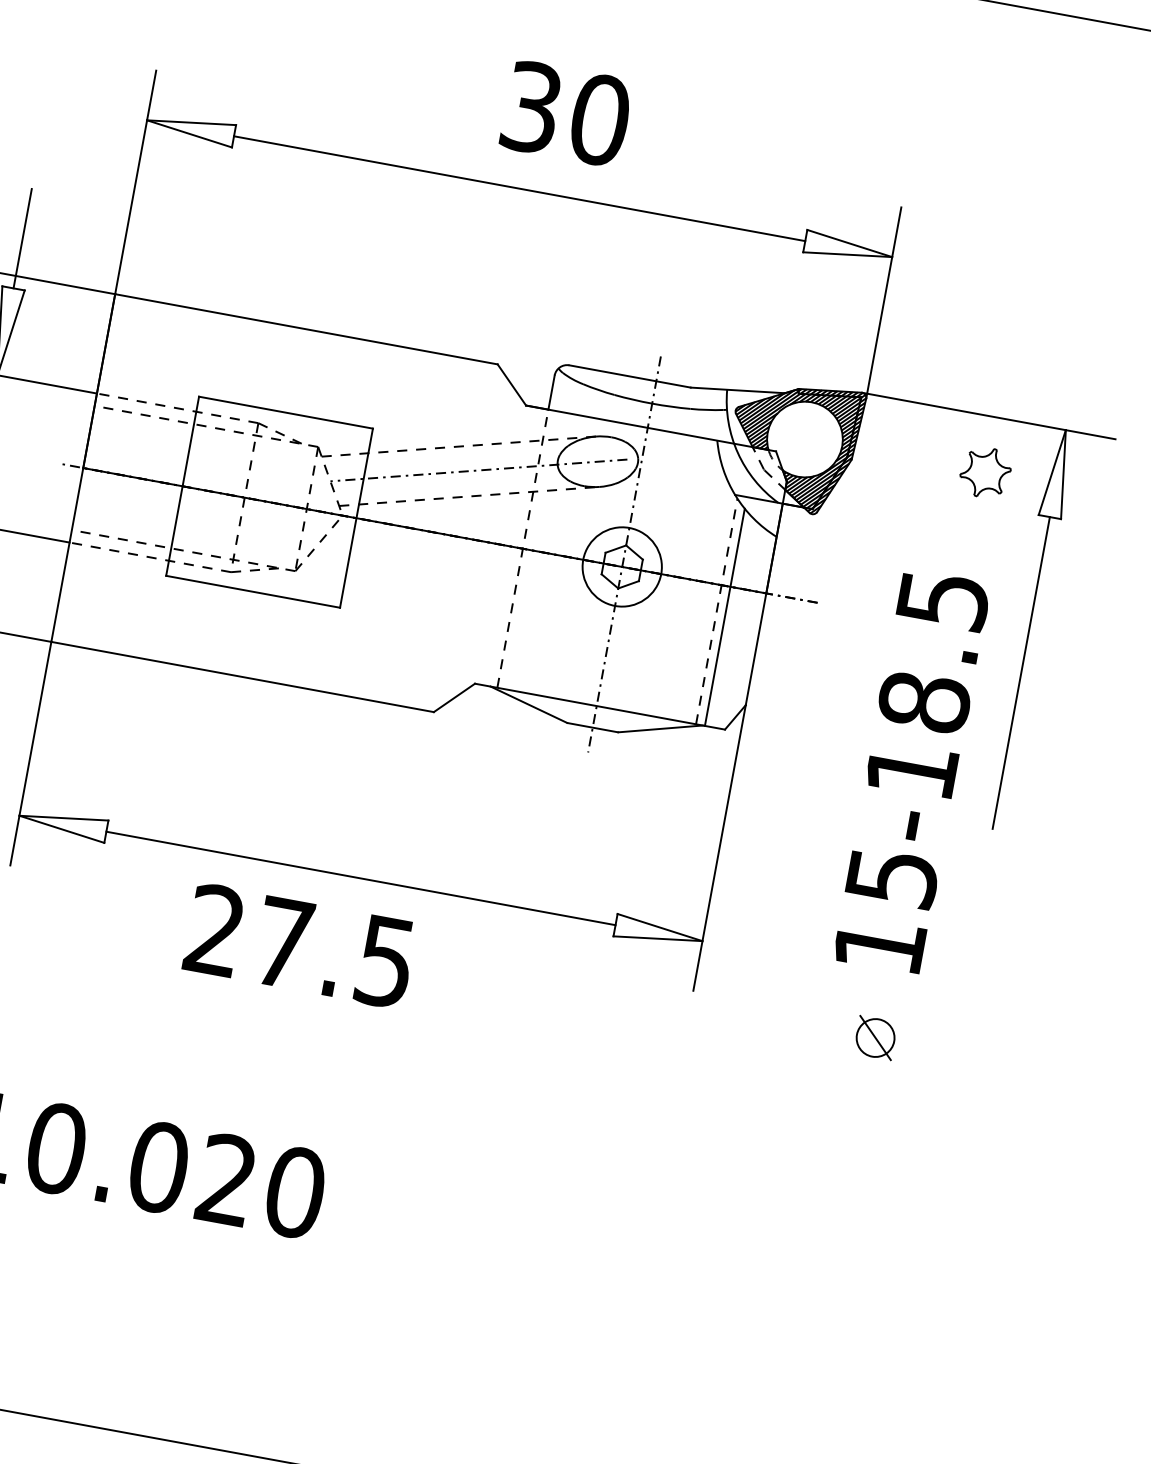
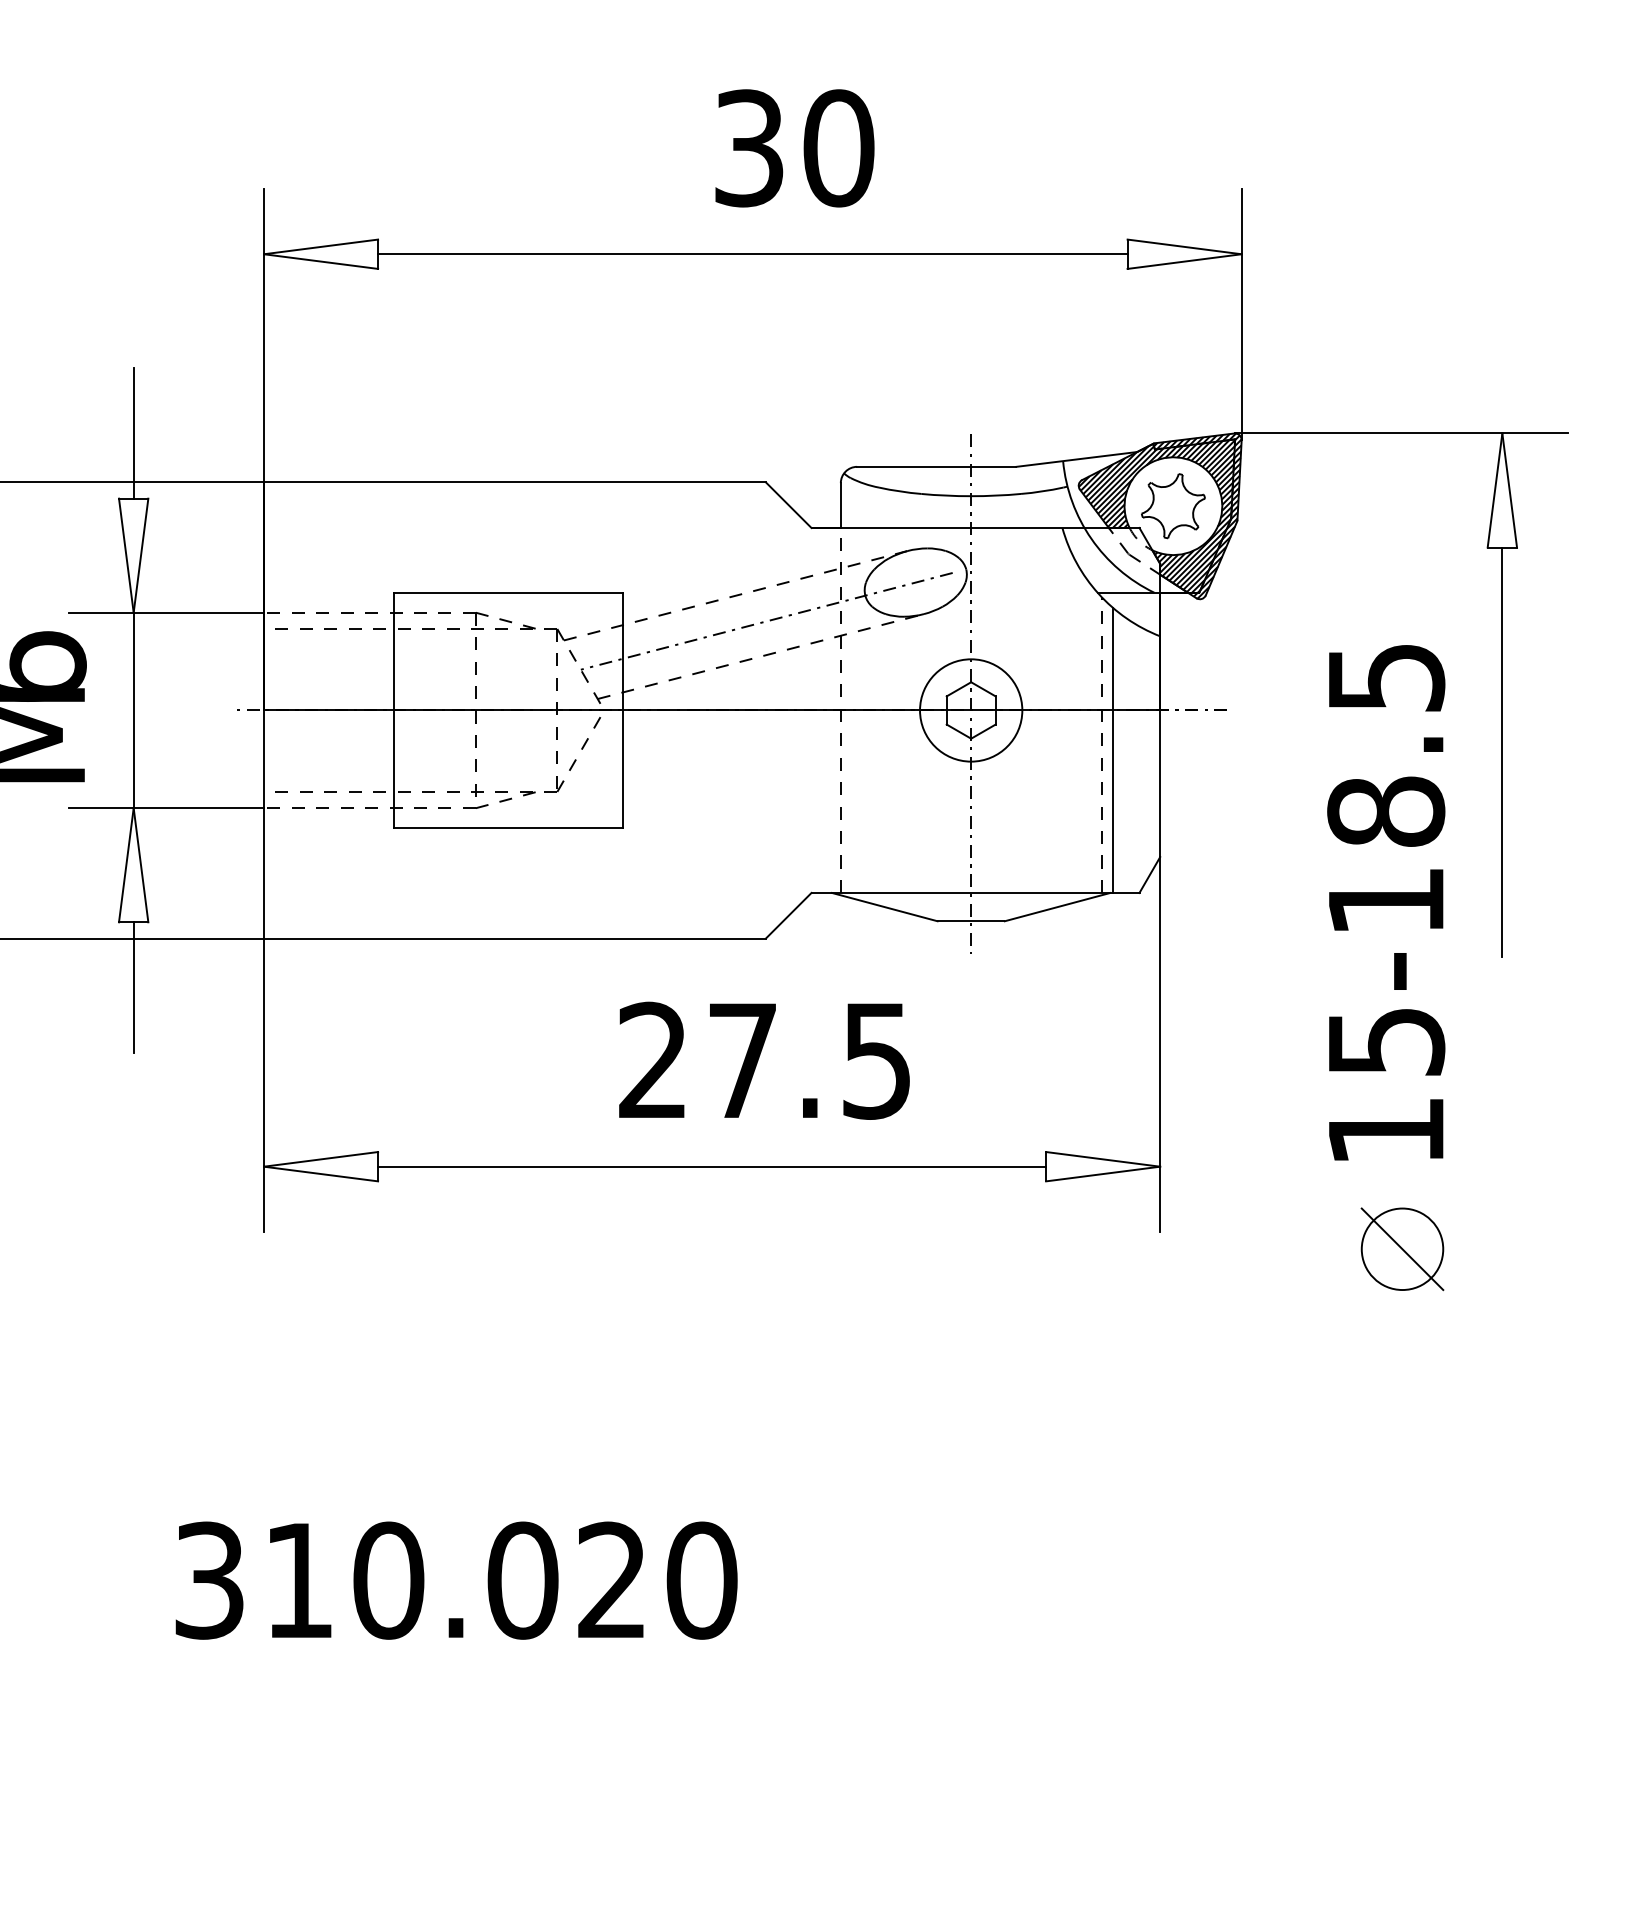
part: (985, 472) -> (1173, 506), moved
text: (300, 945) -> (764, 1060), moved
part: (875, 1038) -> (1402, 1249), size x1.67

